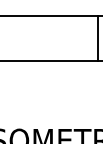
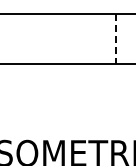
line: (98, 39) -> (115, 39), solid -> dashed

